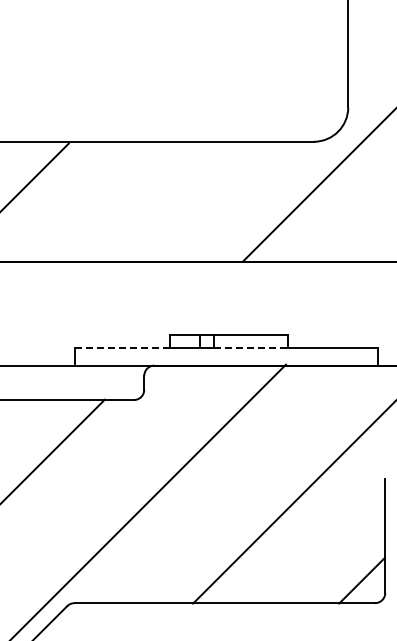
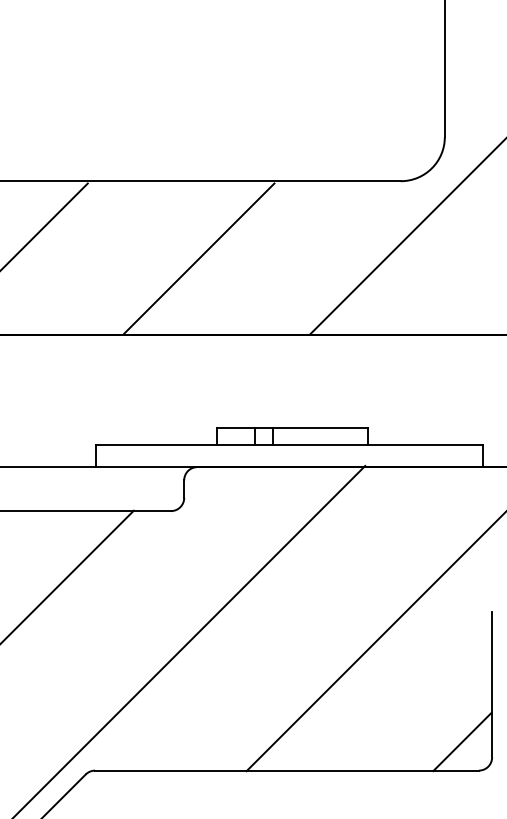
line: (155, 202) -> (198, 258), added
line: (123, 348) -> (157, 445), dashed -> solid
line: (251, 348) -> (321, 445), dashed -> solid

